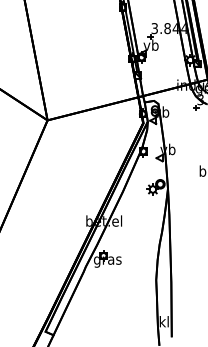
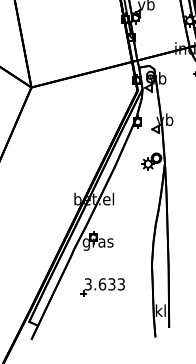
part: (111, 300) -> (102, 287), added

